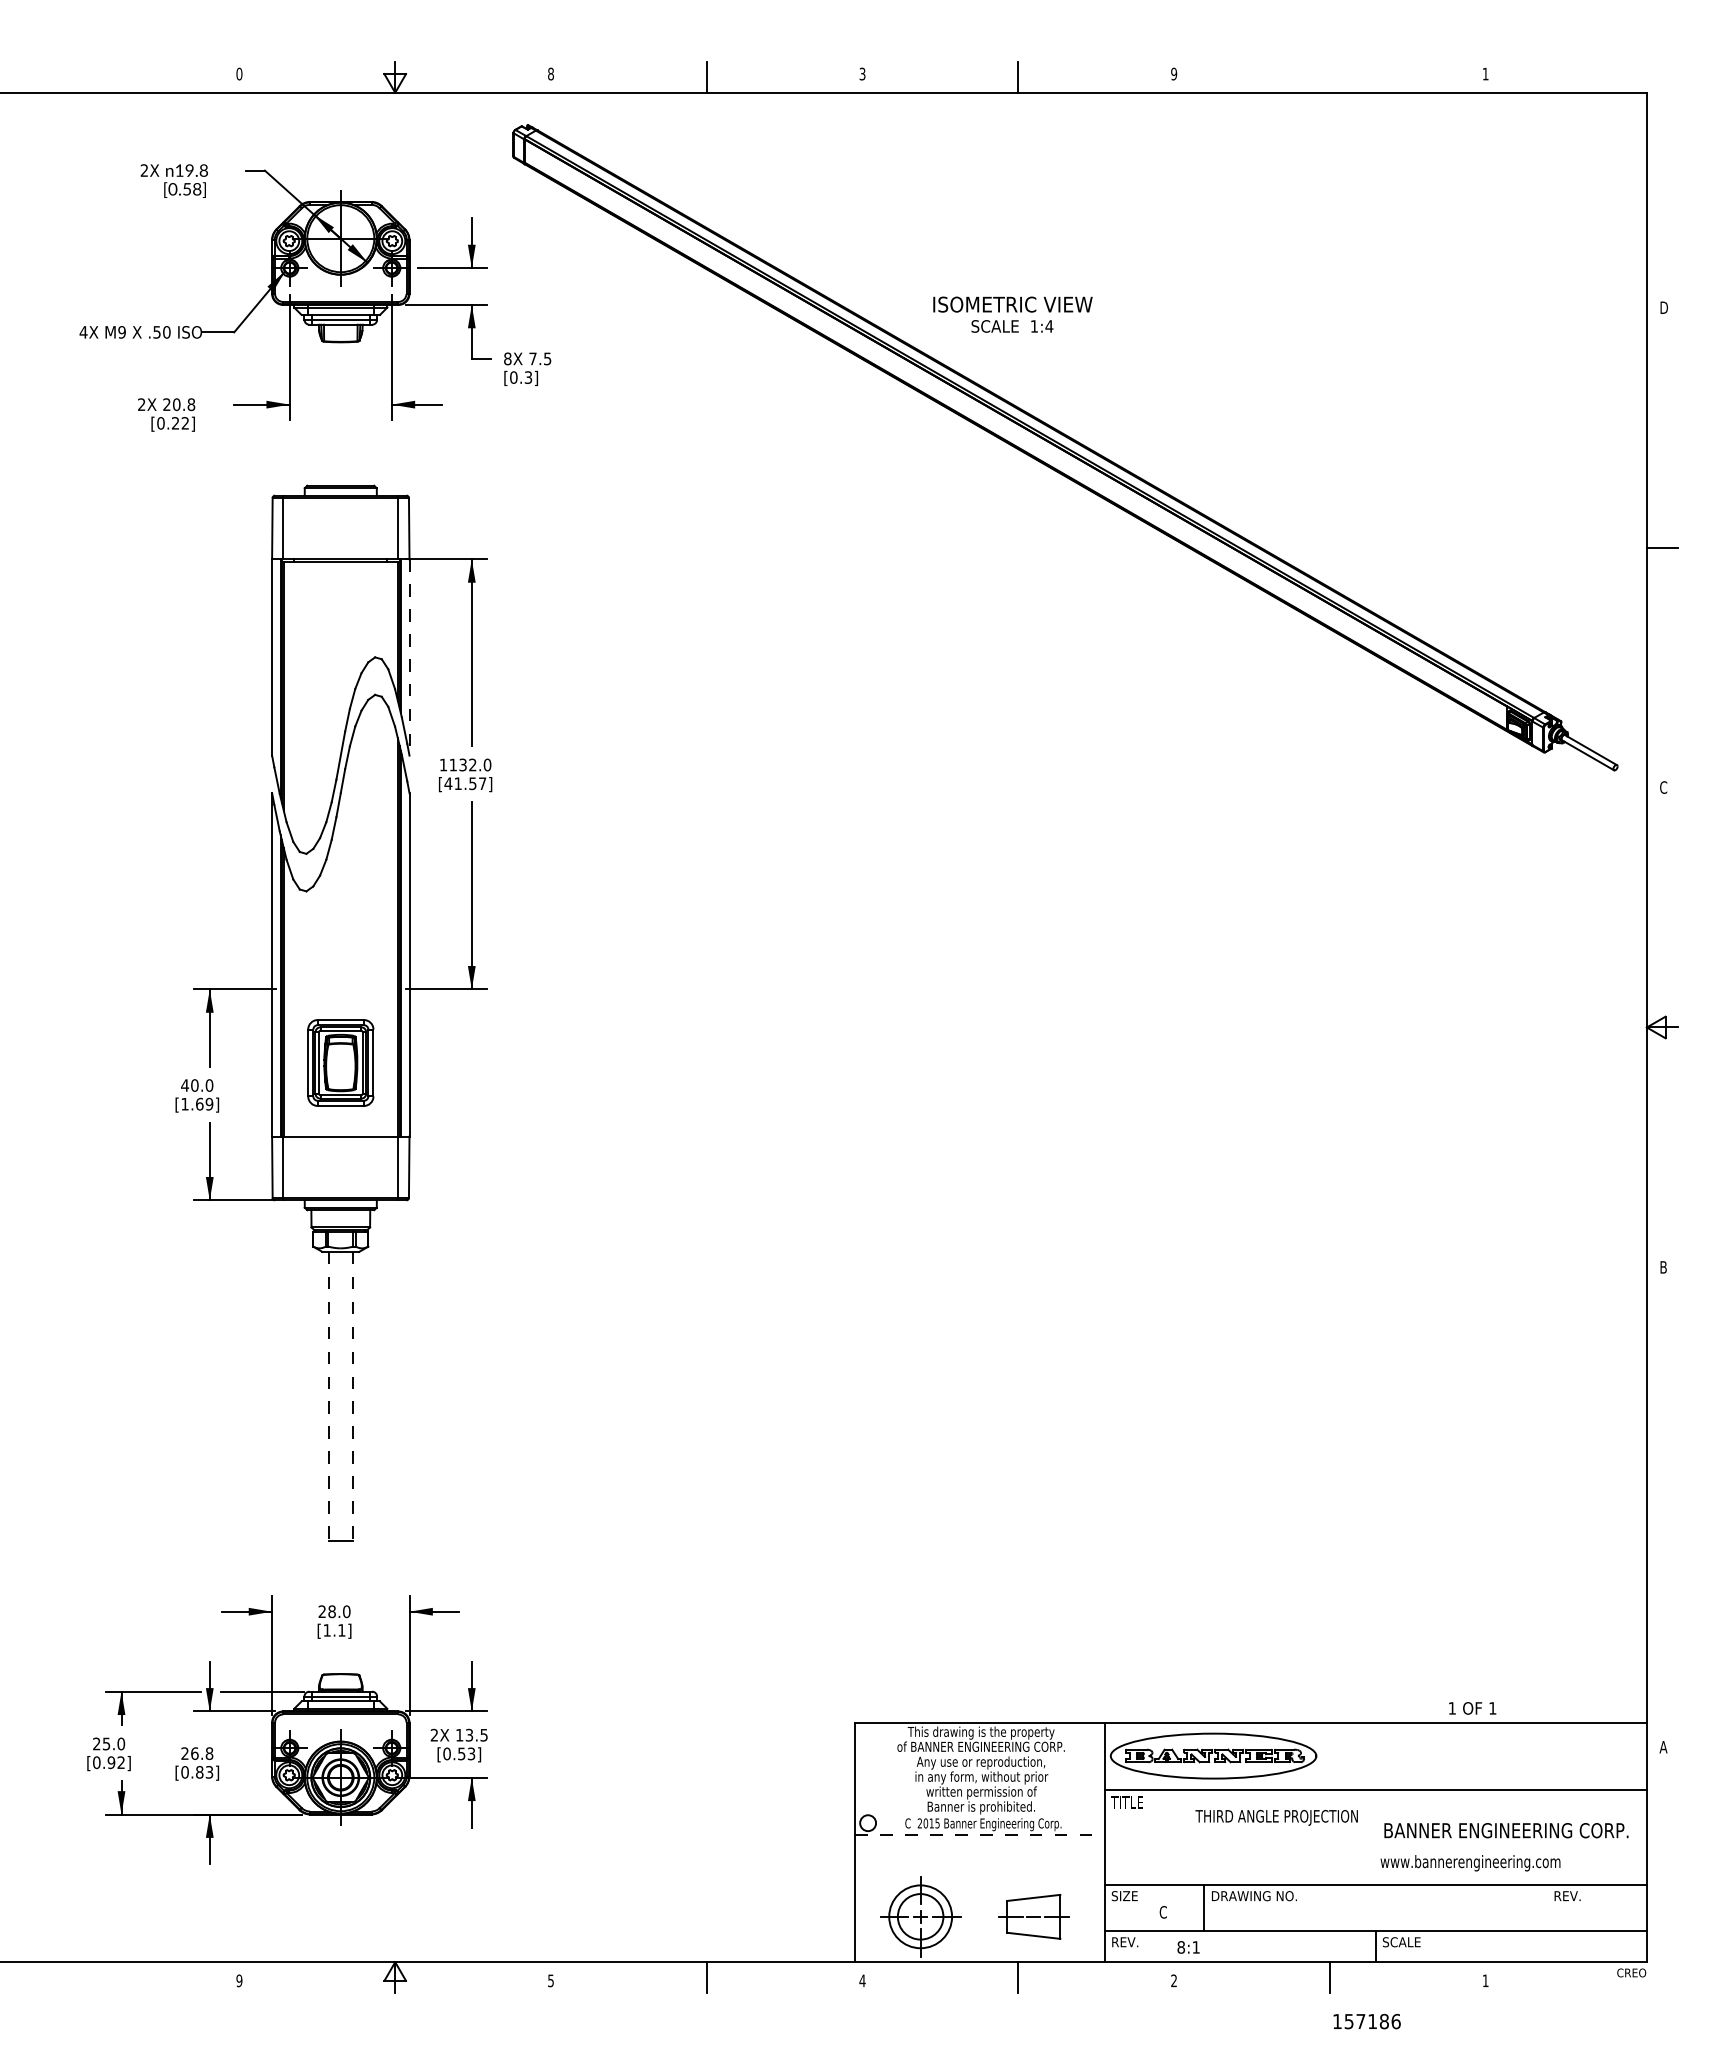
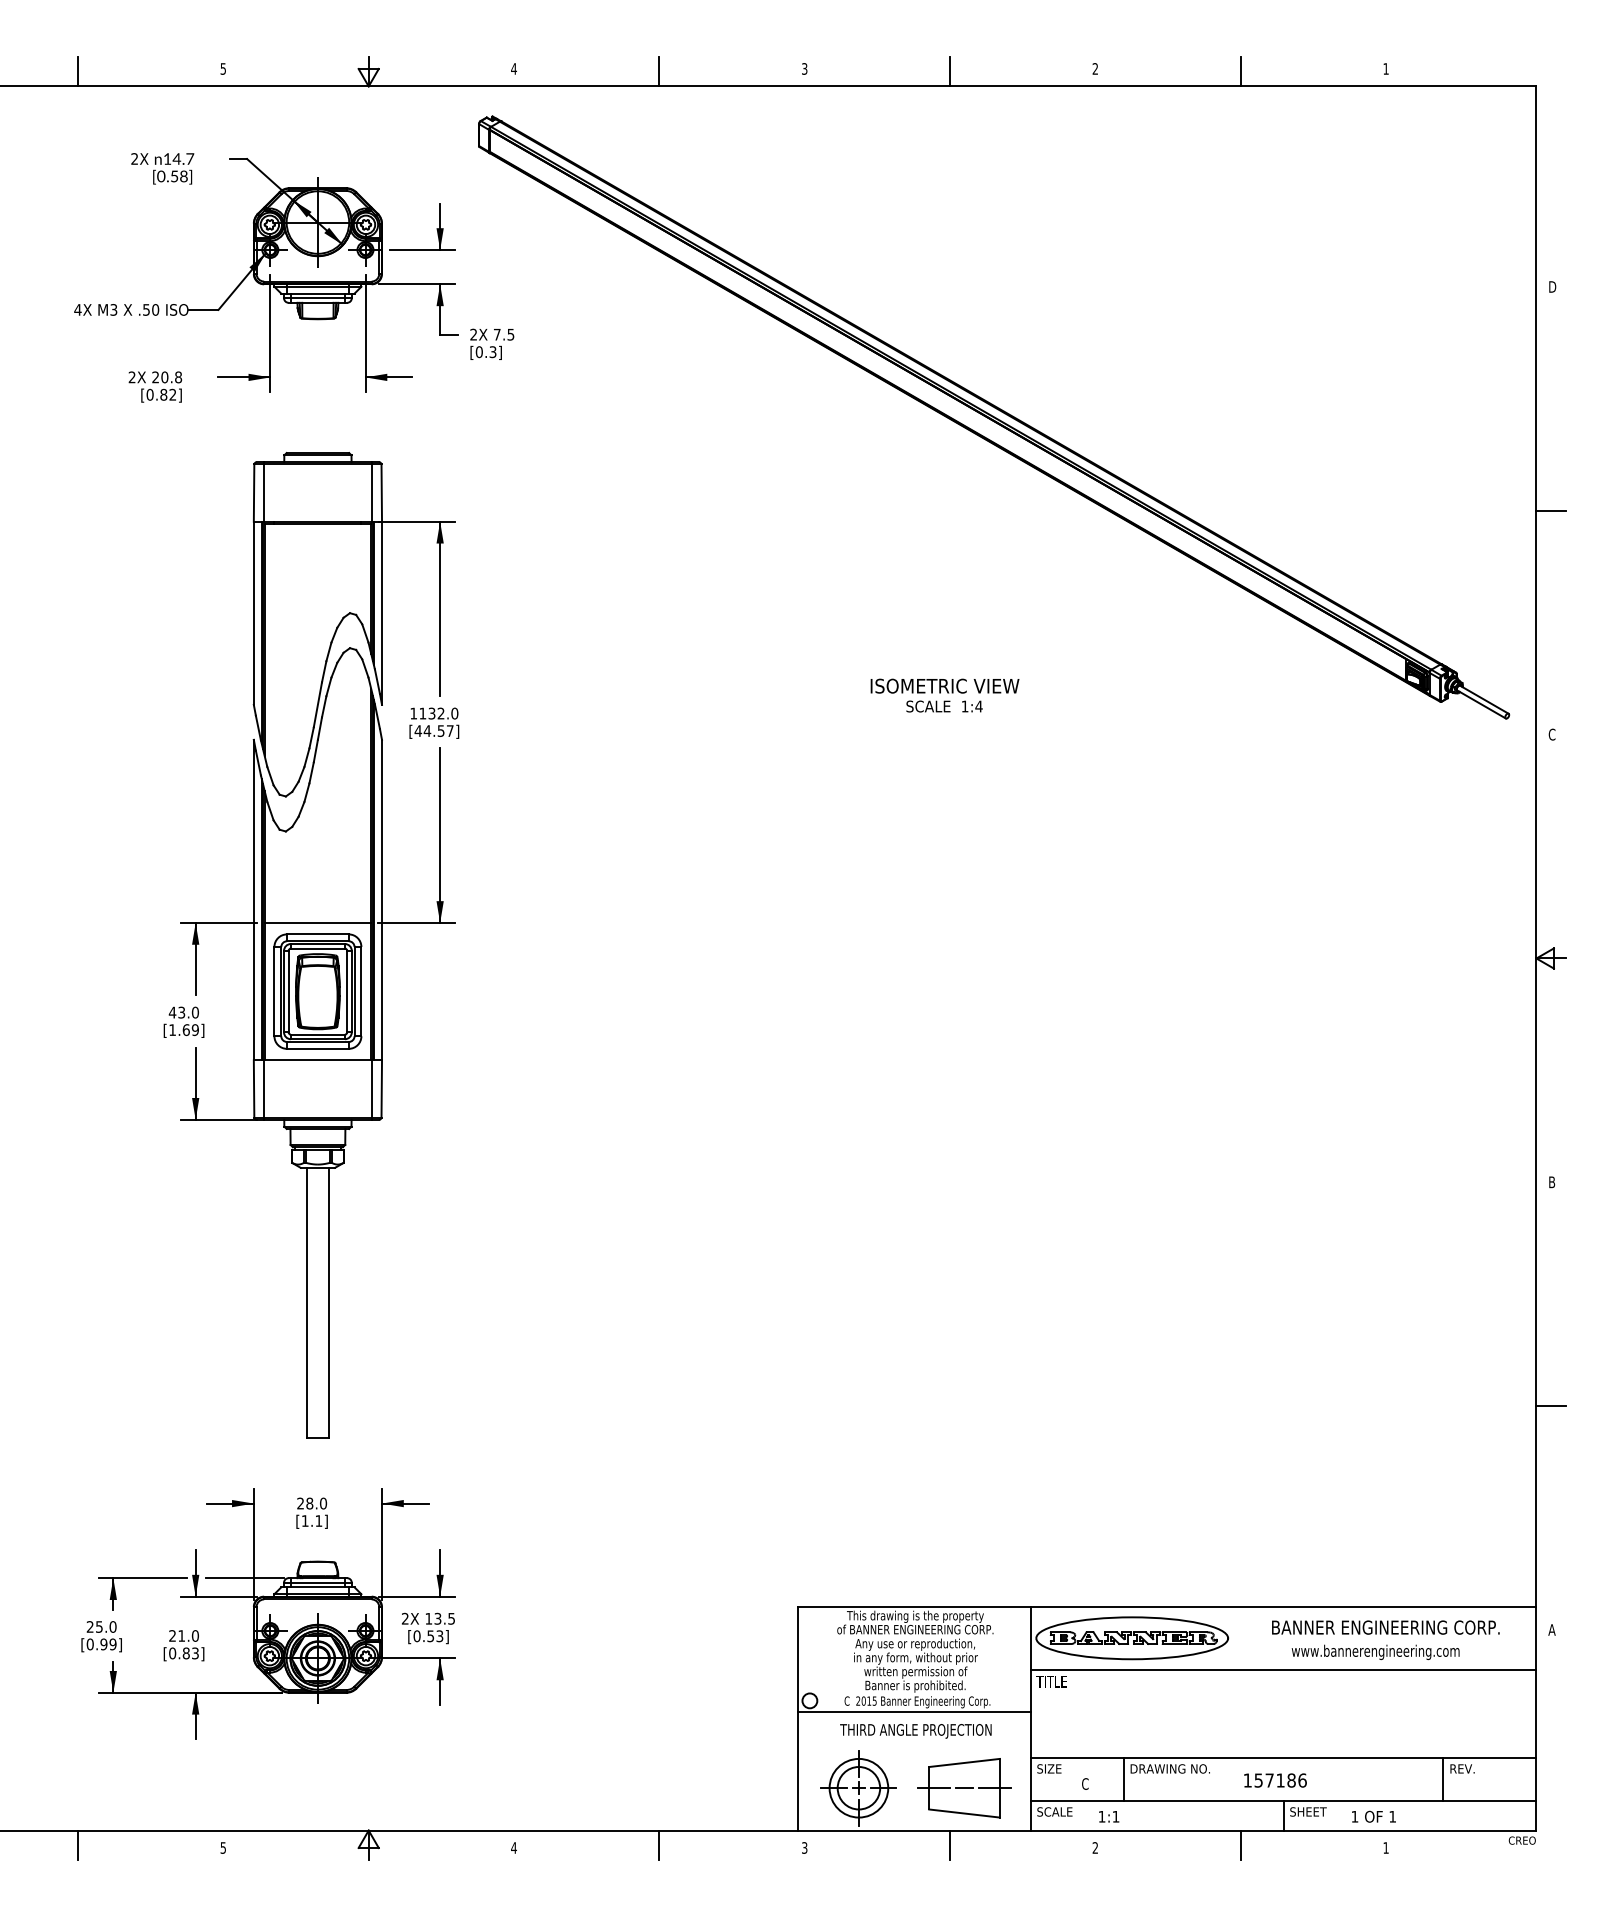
text: (239, 73) -> (223, 68), 0 -> 5
text: (550, 73) -> (513, 68), 8 -> 4
text: (1174, 73) -> (1095, 68), 9 -> 2
line: (83, 76) -> (77, 71), added
line: (1329, 76) -> (1240, 71), added
text: (196, 170) -> (183, 158), 19.8 -> 14.7
text: (1012, 314) -> (944, 695), moved
text: (121, 332) -> (113, 310), M9 -> M3
text: (507, 358) -> (473, 334), 8X -> 2X
text: (175, 423) -> (163, 394), [0.22] -> [0.82]
line: (409, 657) -> (382, 613), dashed -> solid
text: (458, 783) -> (427, 730), [41.57] -> [44.57]
line: (340, 989) -> (317, 923), added
part: (340, 1062) -> (317, 991), size x1.43
text: (194, 1085) -> (181, 1012), 40.0 -> 43.0
line: (328, 1396) -> (306, 1302), dashed -> solid
line: (352, 1396) -> (328, 1302), dashed -> solid
line: (1662, 1507) -> (1551, 1406), added
text: (1472, 1708) -> (1373, 1816), moved
text: (202, 1753) -> (188, 1635), 26.8 -> 21.0
text: (120, 1762) -> (112, 1644), [0.92] -> [0.99]
text: (1276, 1817) -> (915, 1731), moved
text: (1506, 1830) -> (1385, 1627), moved
line: (980, 1835) -> (914, 1712), dashed -> solid
text: (1470, 1863) -> (1375, 1652), moved
line: (1547, 1907) -> (1443, 1779), added
part: (1033, 1916) -> (964, 1787), size x1.43
text: (1130, 1942) -> (1054, 1812), REV. -> SCALE
text: (1406, 1942) -> (1312, 1812), SCALE -> SHEET
text: (1181, 1947) -> (1102, 1816), 8:1 -> 1:1
line: (83, 1977) -> (77, 1844), added
text: (239, 1980) -> (223, 1847), 9 -> 5
text: (550, 1980) -> (513, 1847), 5 -> 4
text: (862, 1980) -> (804, 1847), 4 -> 3
text: (1366, 2021) -> (1274, 1780), moved

